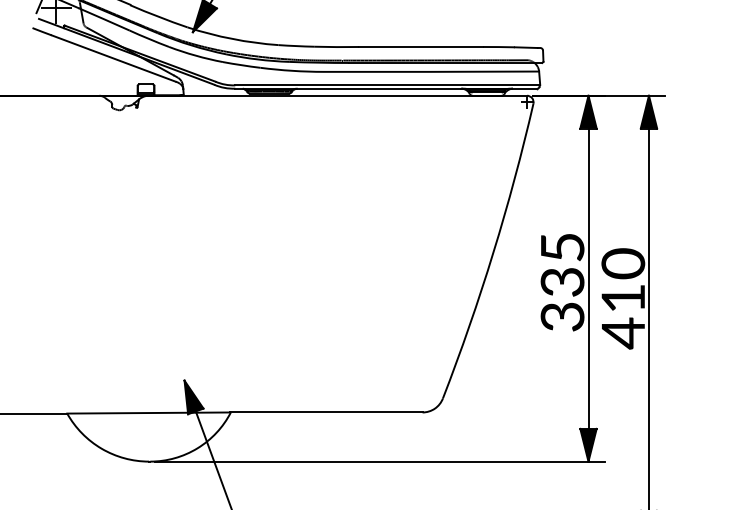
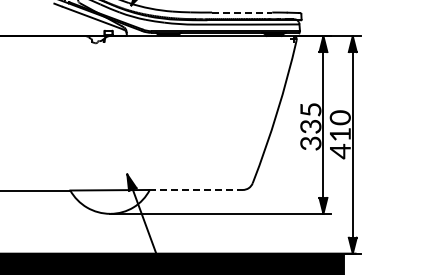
line: (421, 46) -> (242, 12), solid -> dashed
line: (327, 411) -> (196, 189), solid -> dashed

